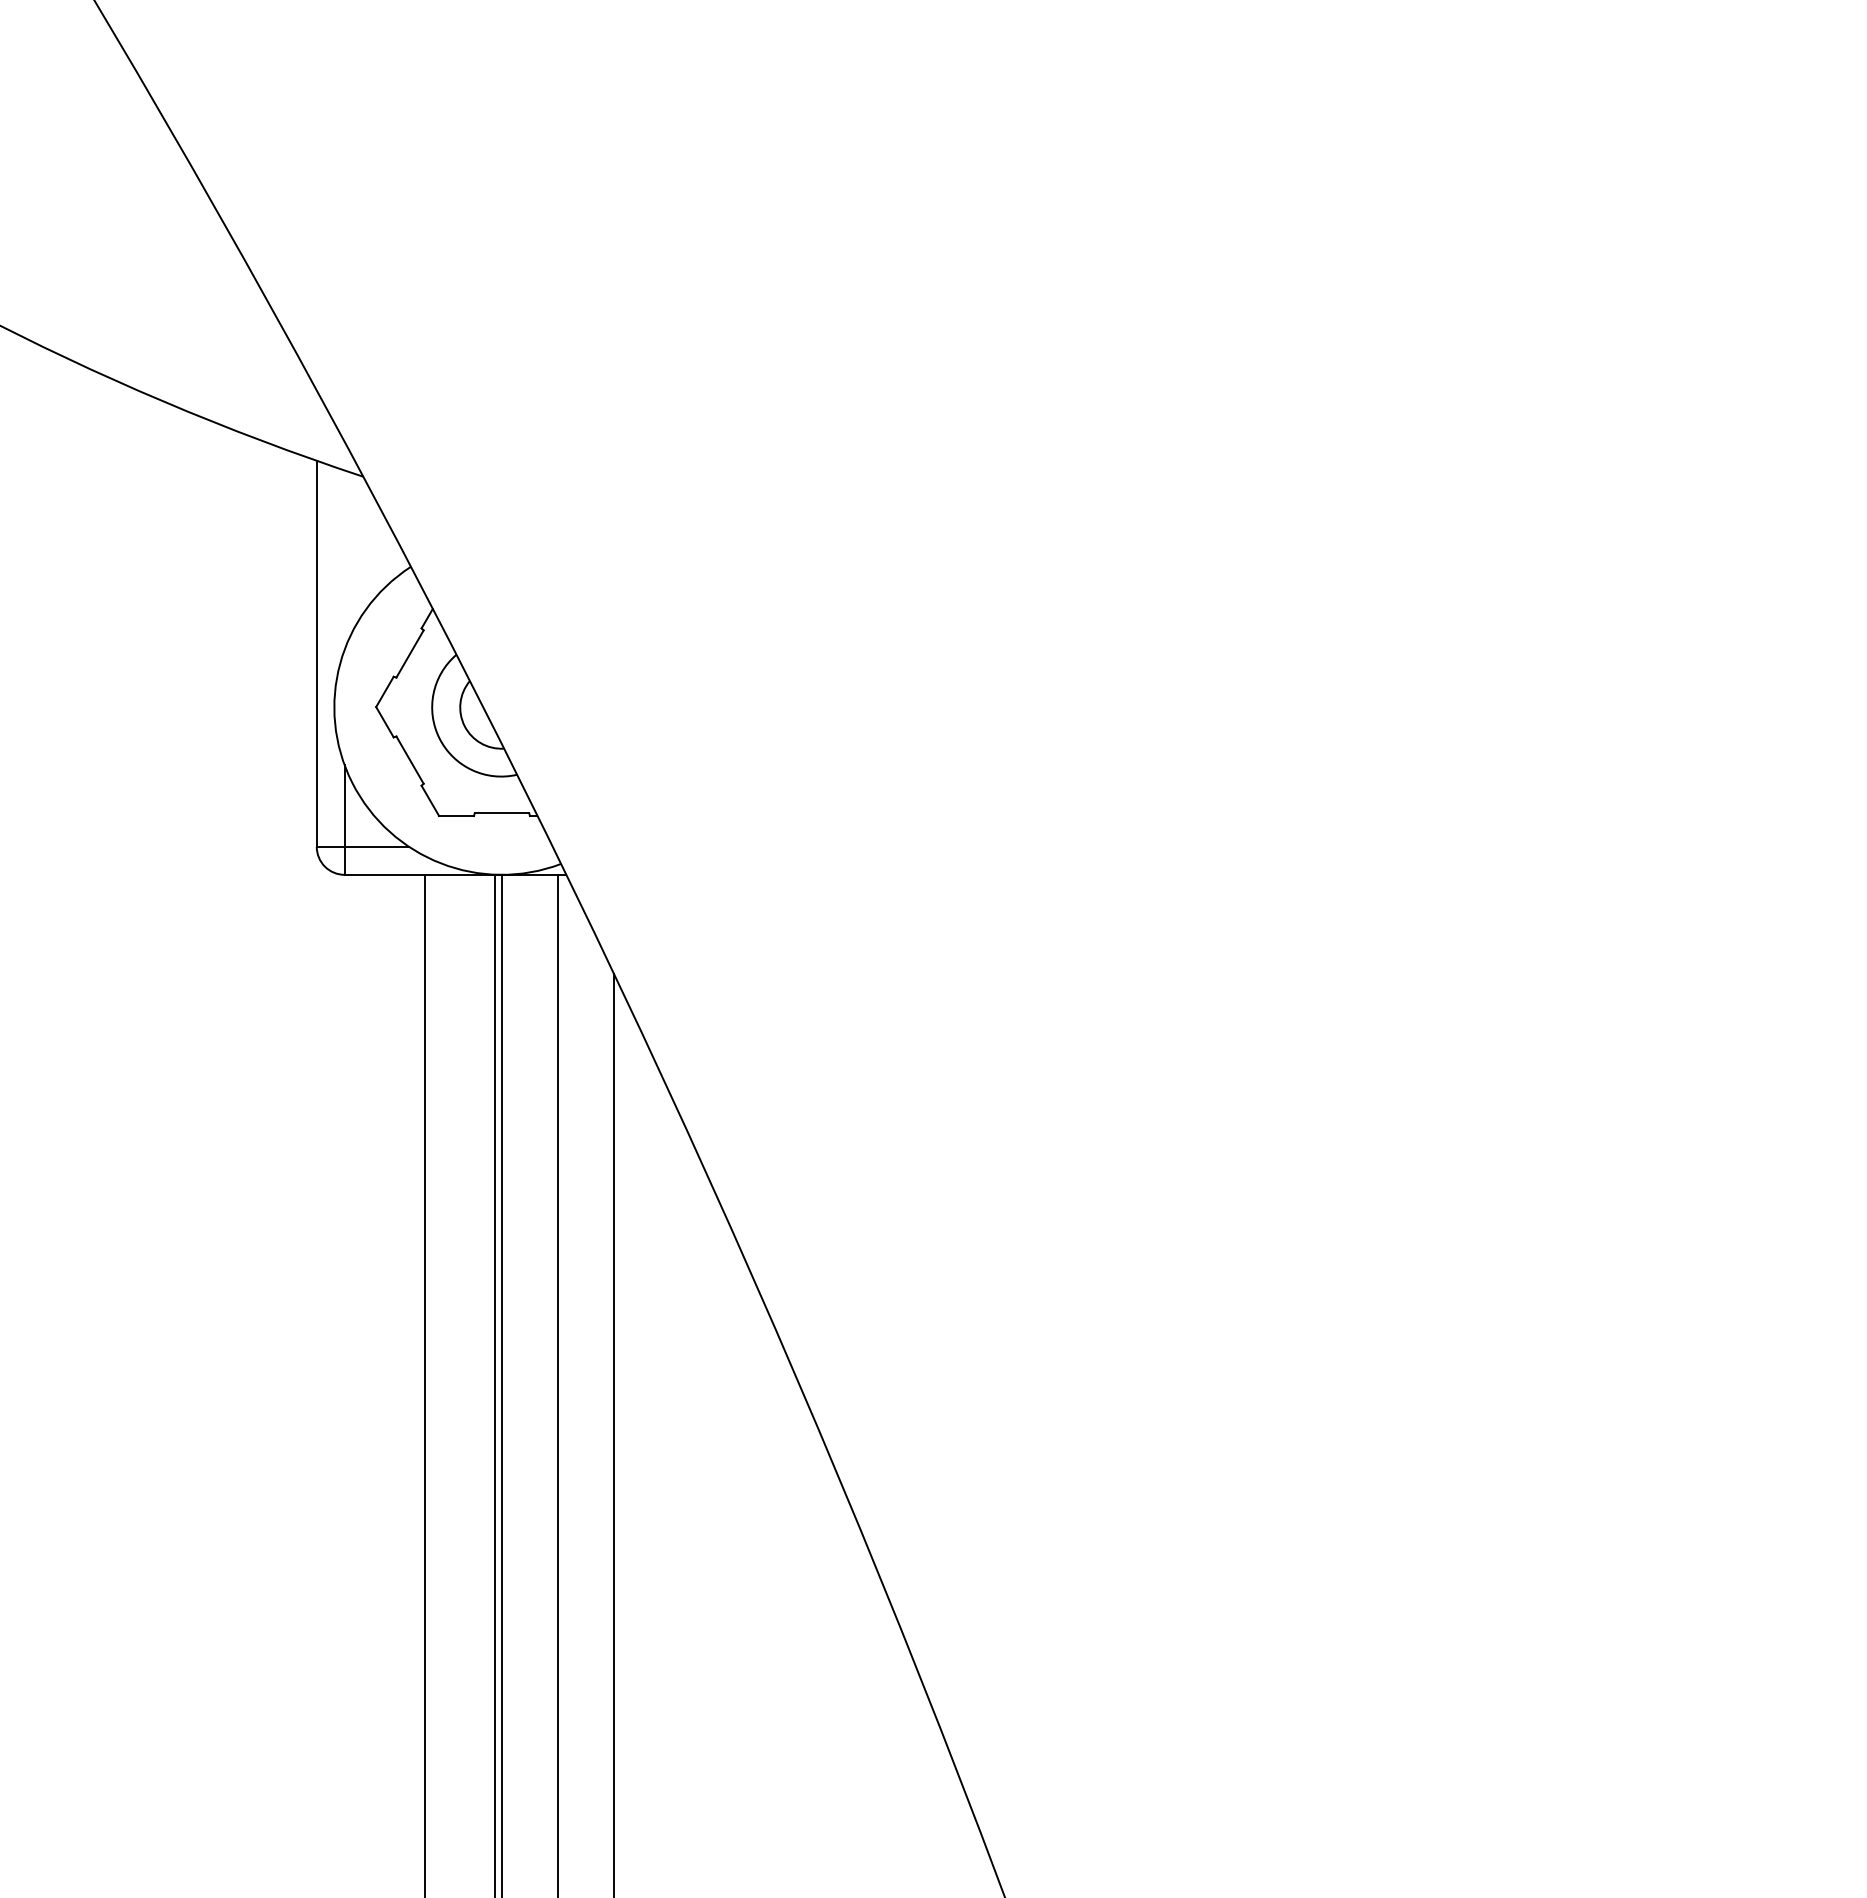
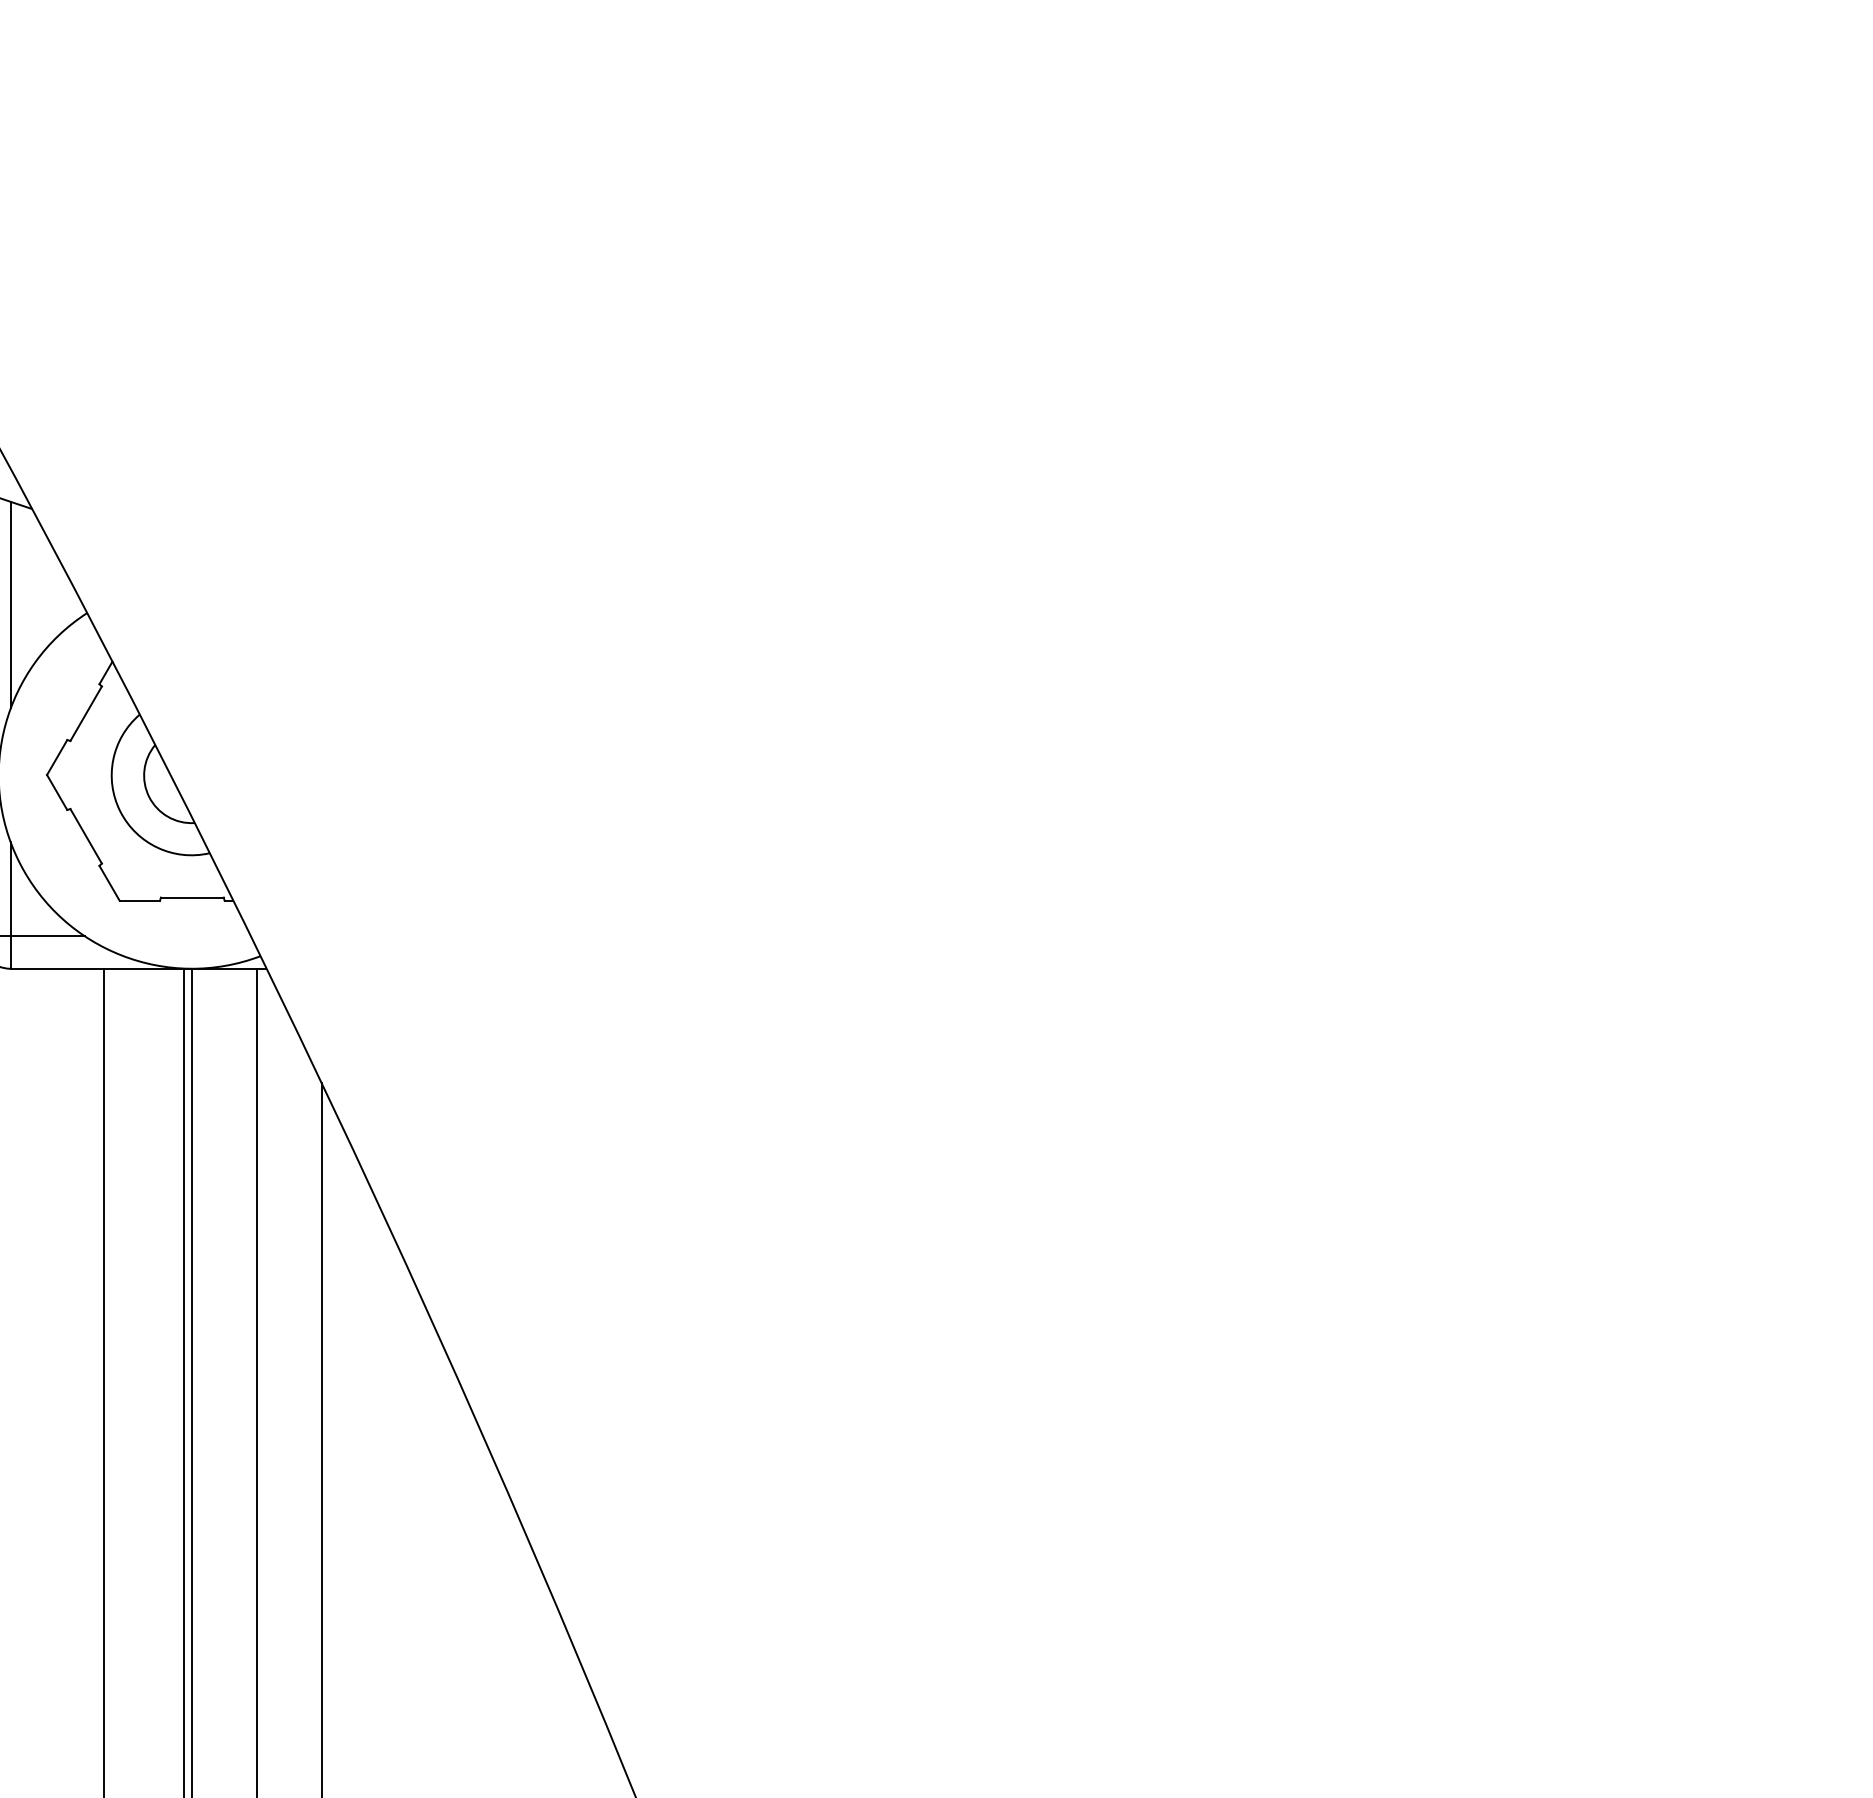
line: (344, 559) -> (10, 604), added

